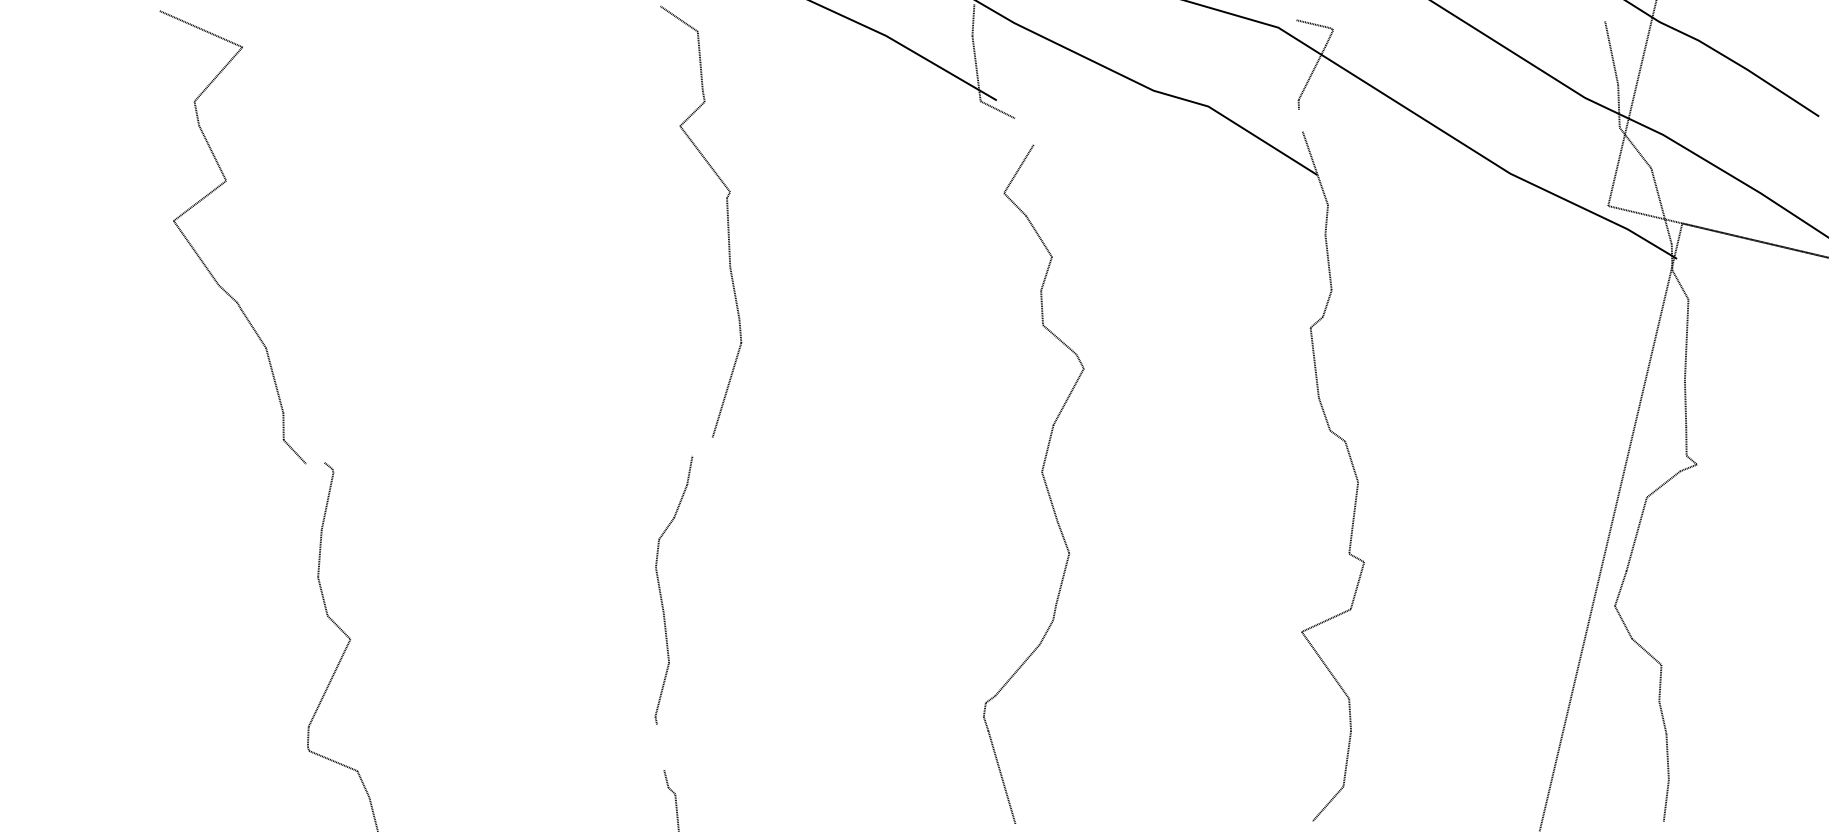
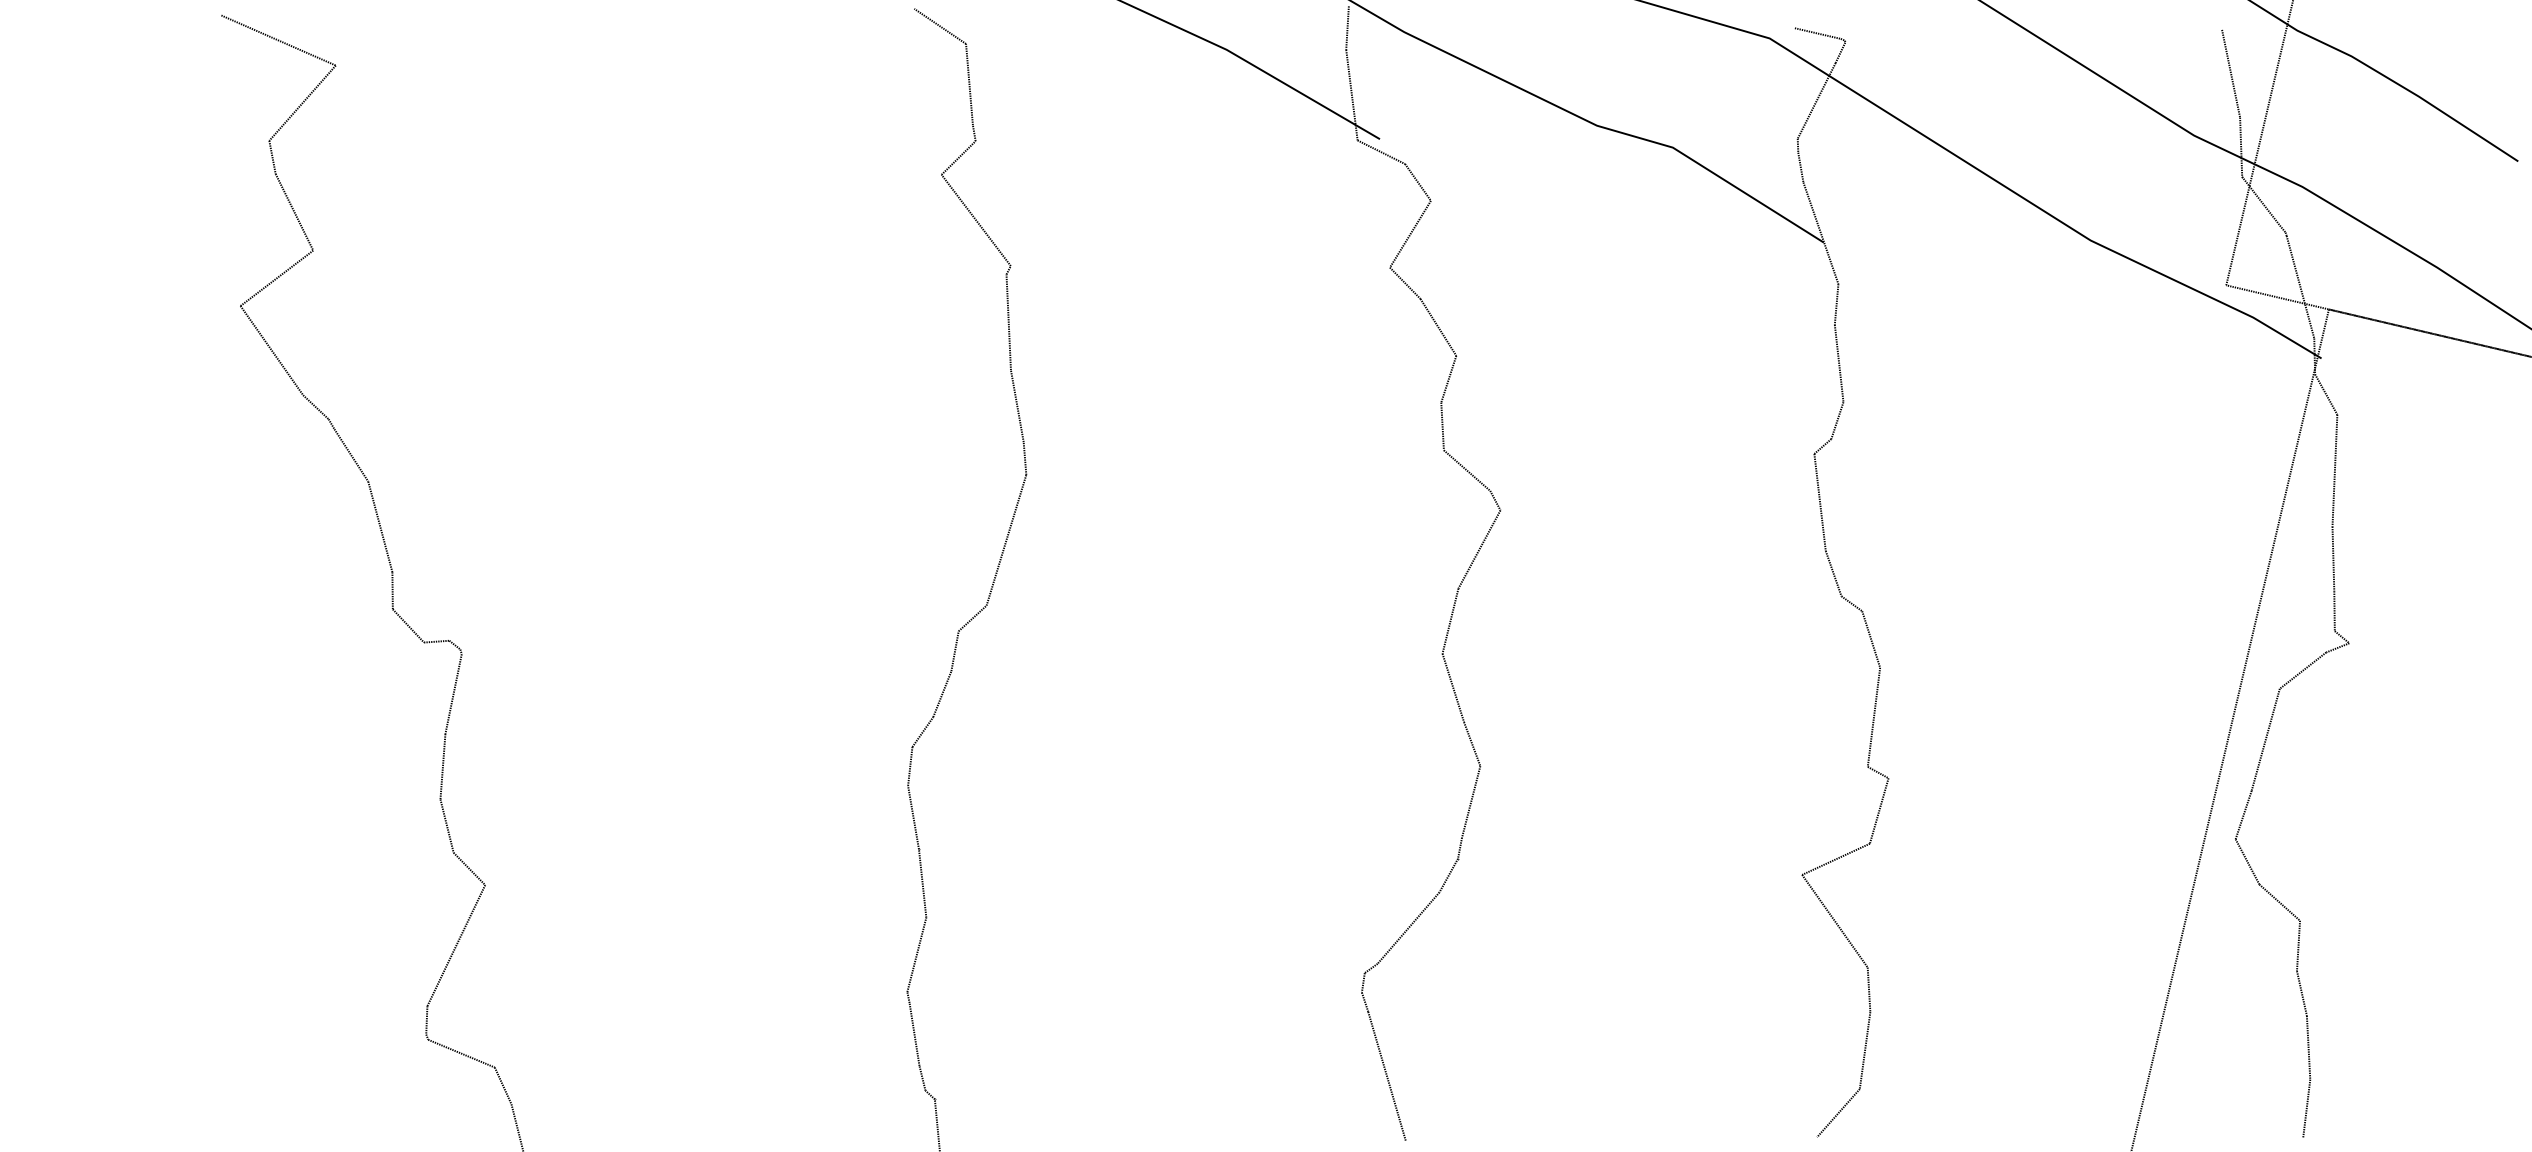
line: (1300, 120) -> (1800, 167), added
line: (1023, 131) -> (1417, 182), added
line: (702, 446) -> (972, 618), added
line: (315, 463) -> (436, 641), added
line: (660, 747) -> (914, 1034), added

